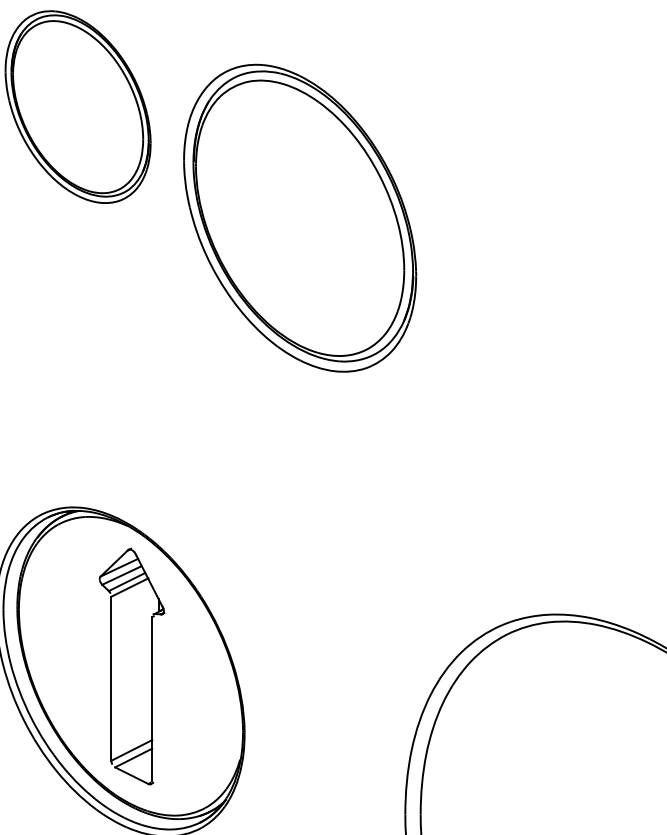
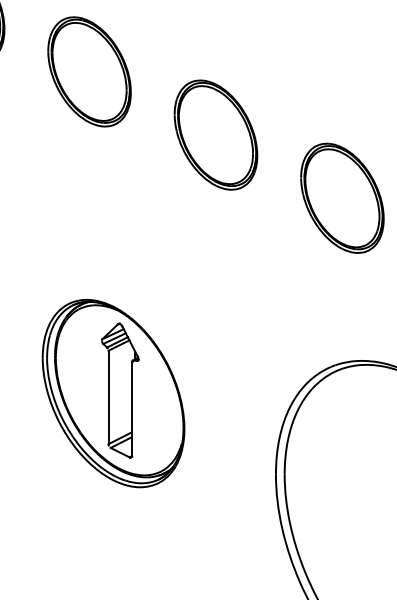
part: (299, 216) -> (215, 134), size x0.62
part: (522, 327) -> (342, 197), added

